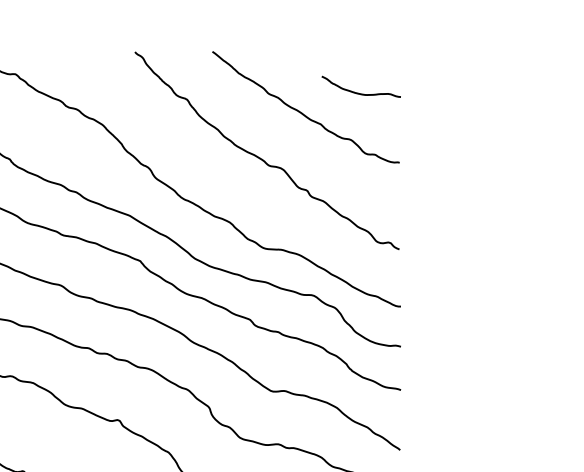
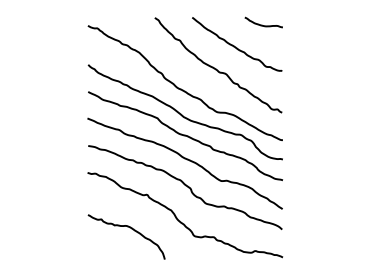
curve: (358, 91) -> (262, 24), moved

